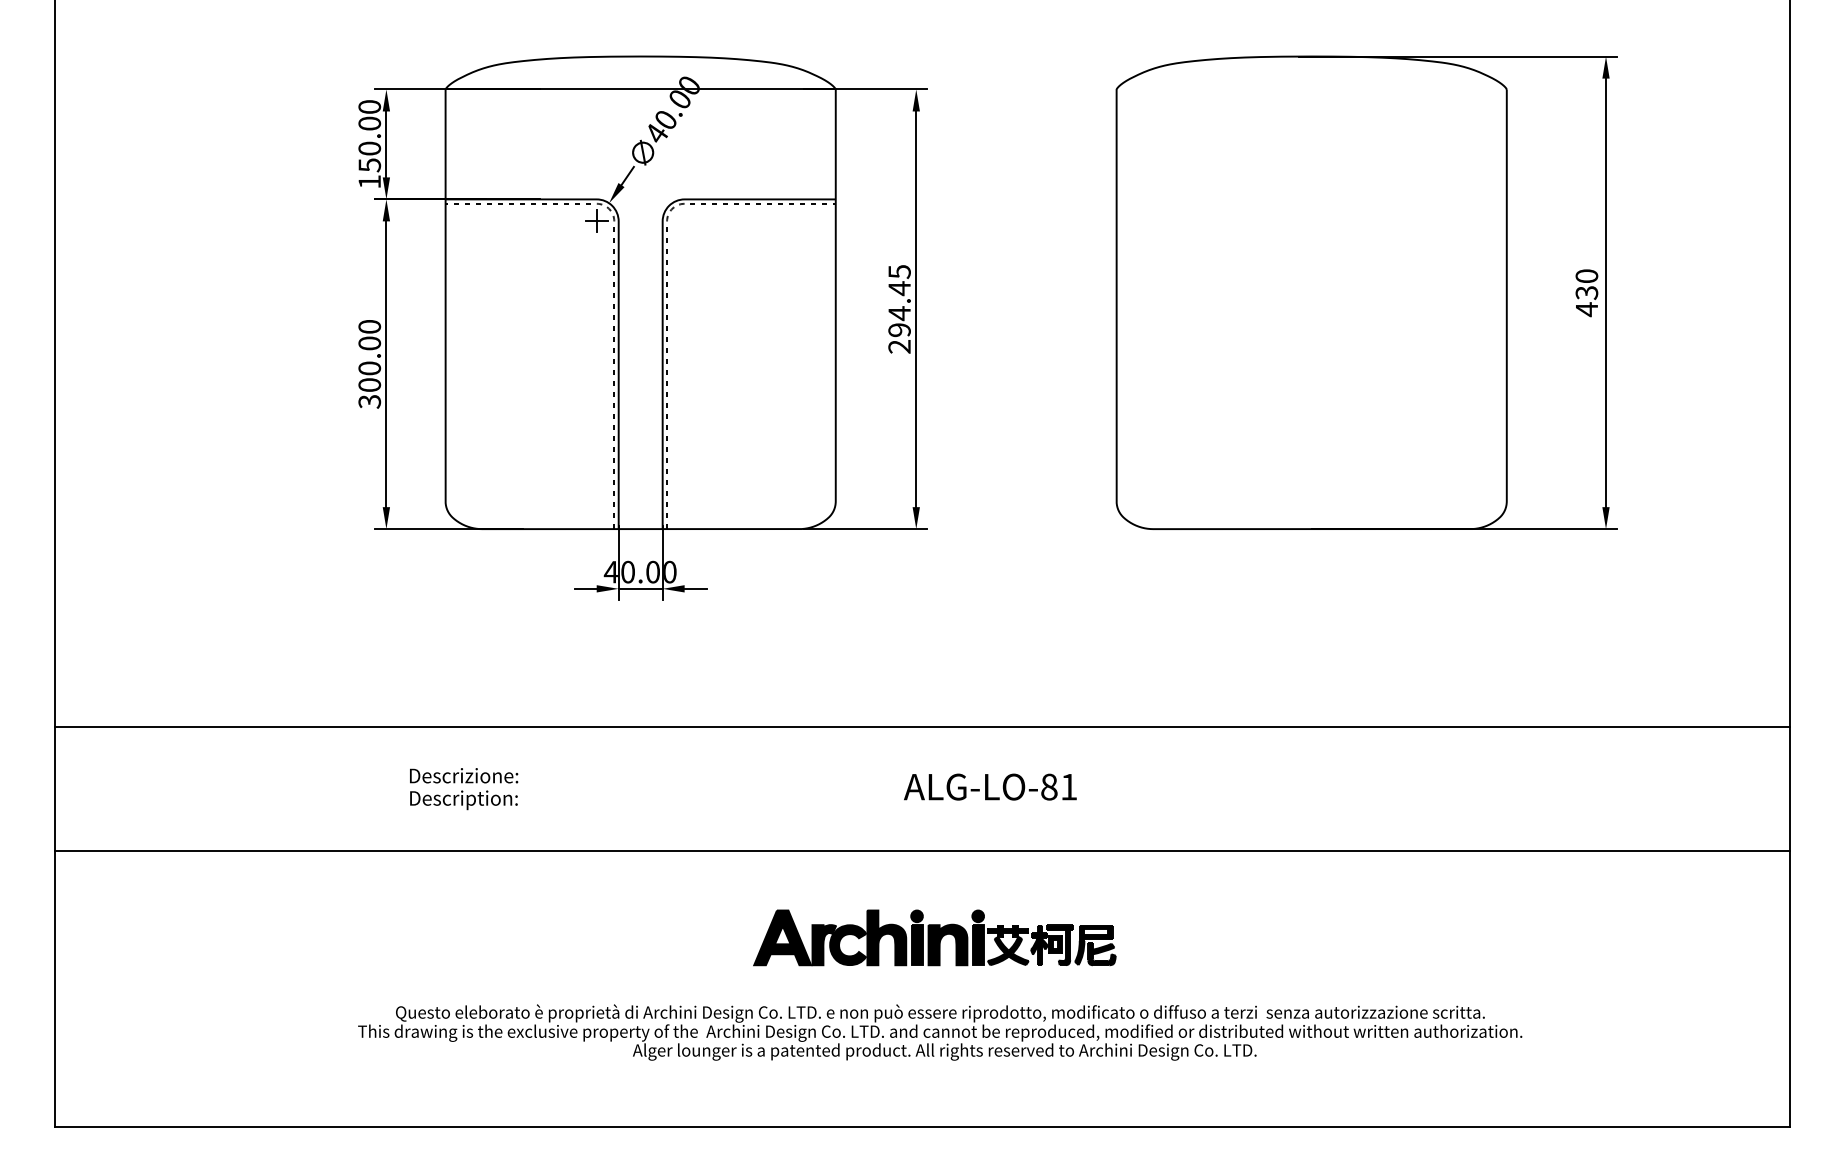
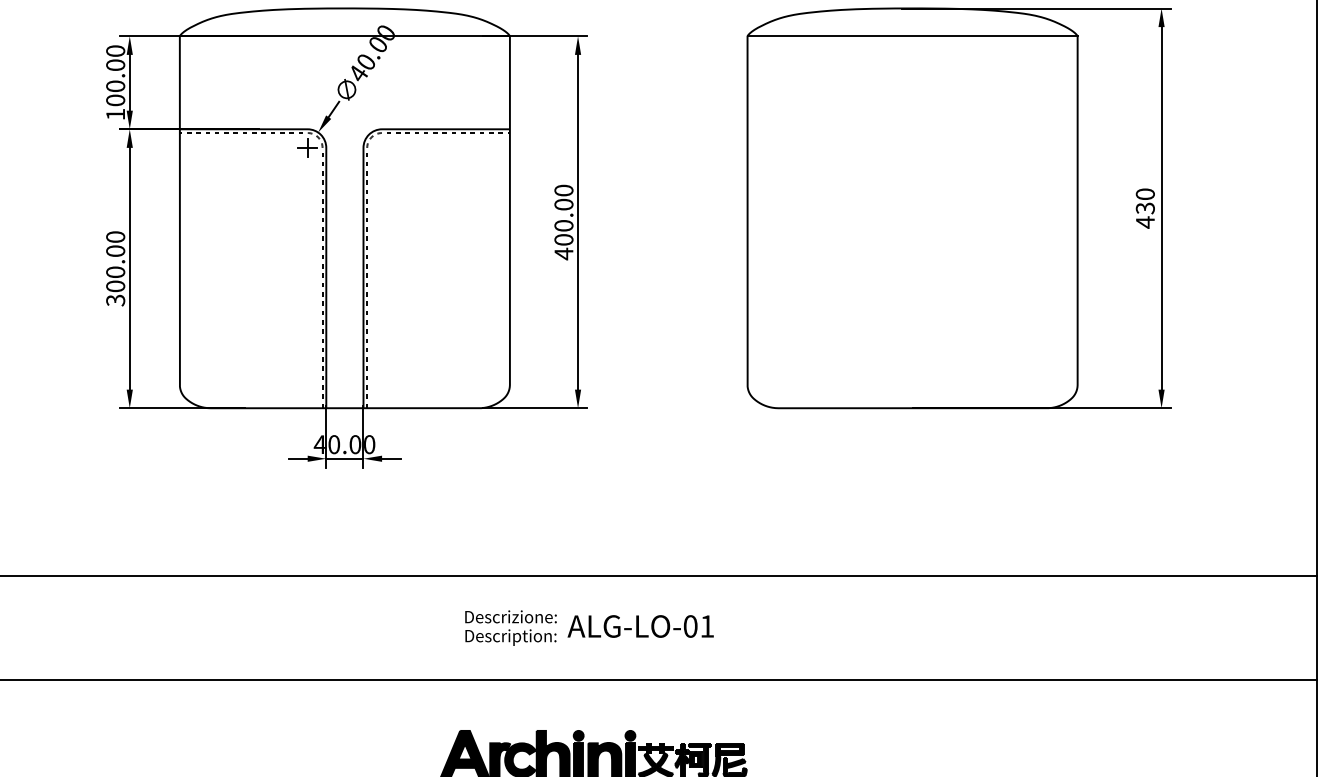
line: (1311, 89) -> (912, 36), added
text: (369, 165) -> (115, 100), 150.00 -> 100.00
text: (899, 309) -> (563, 222), 294.45 -> 400.00
text: (1049, 787) -> (690, 626), ALG-LO-81 -> ALG-LO-01
text: (464, 789) -> (511, 628), moved

